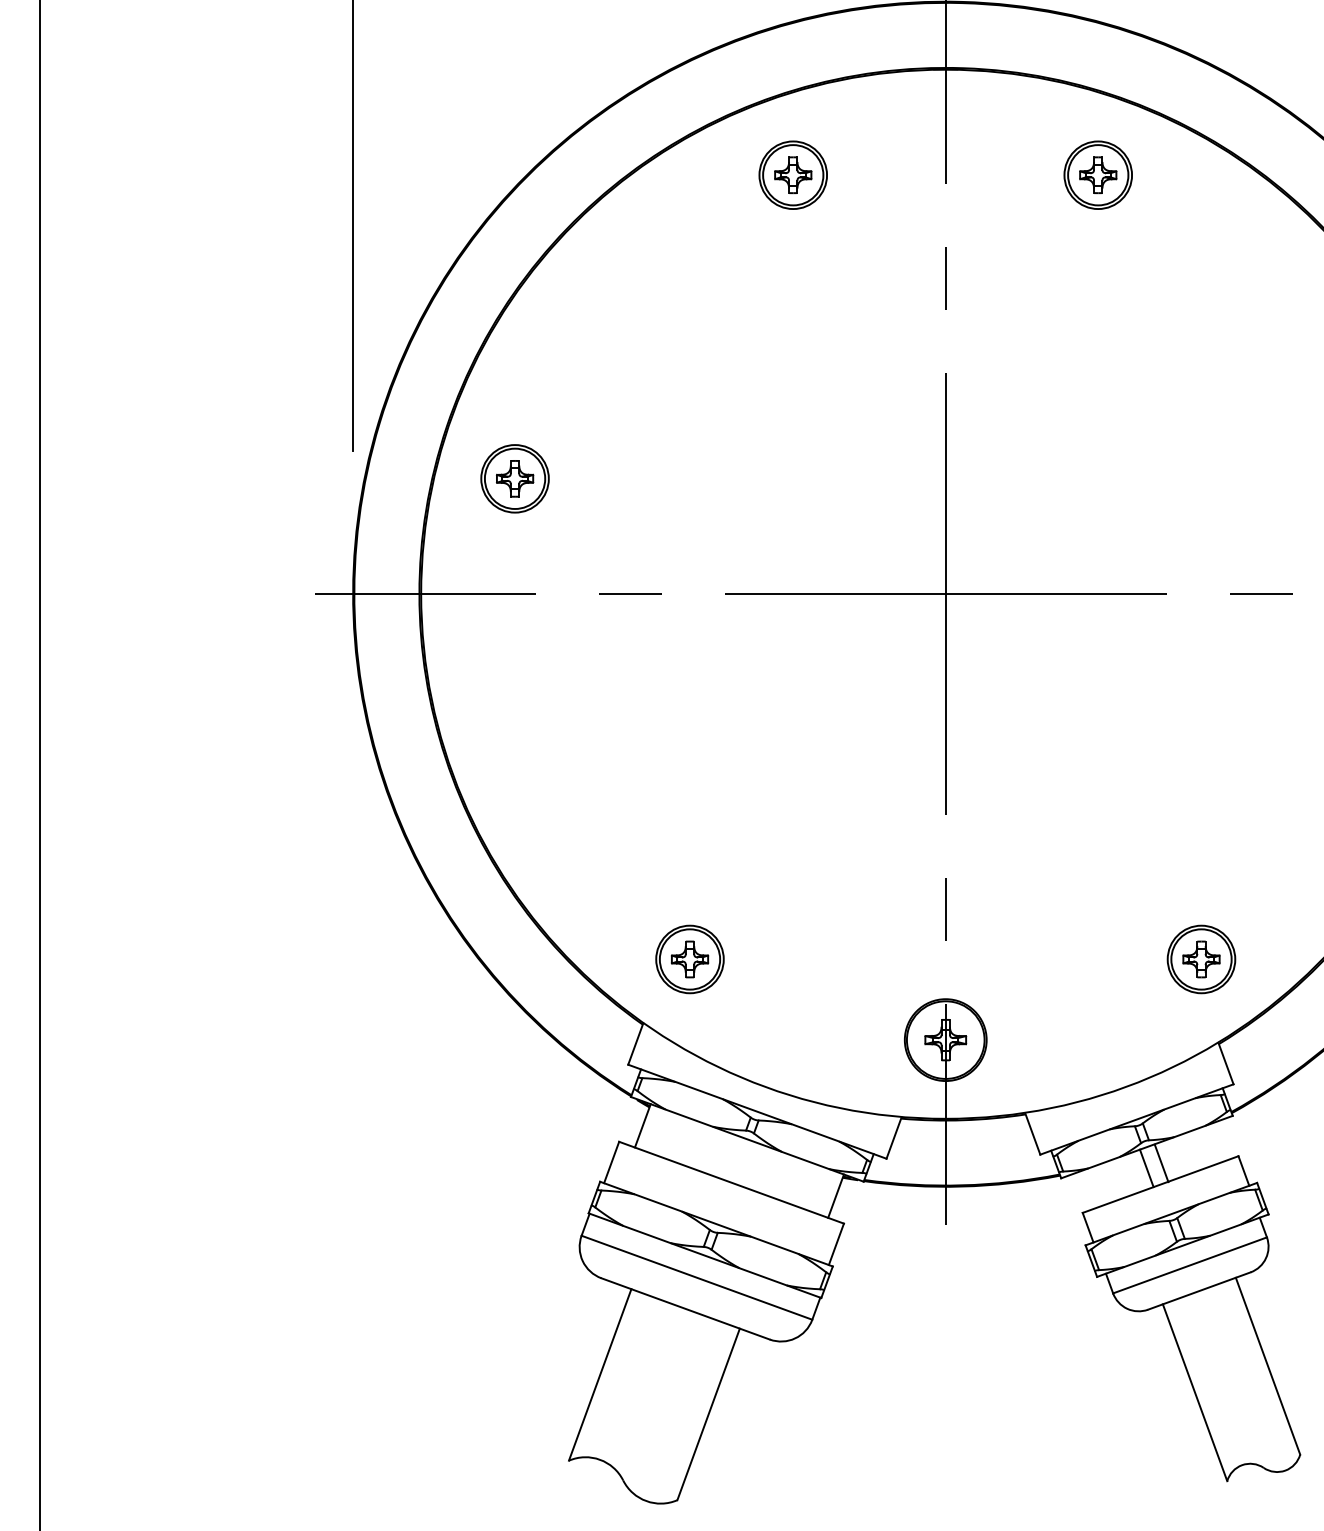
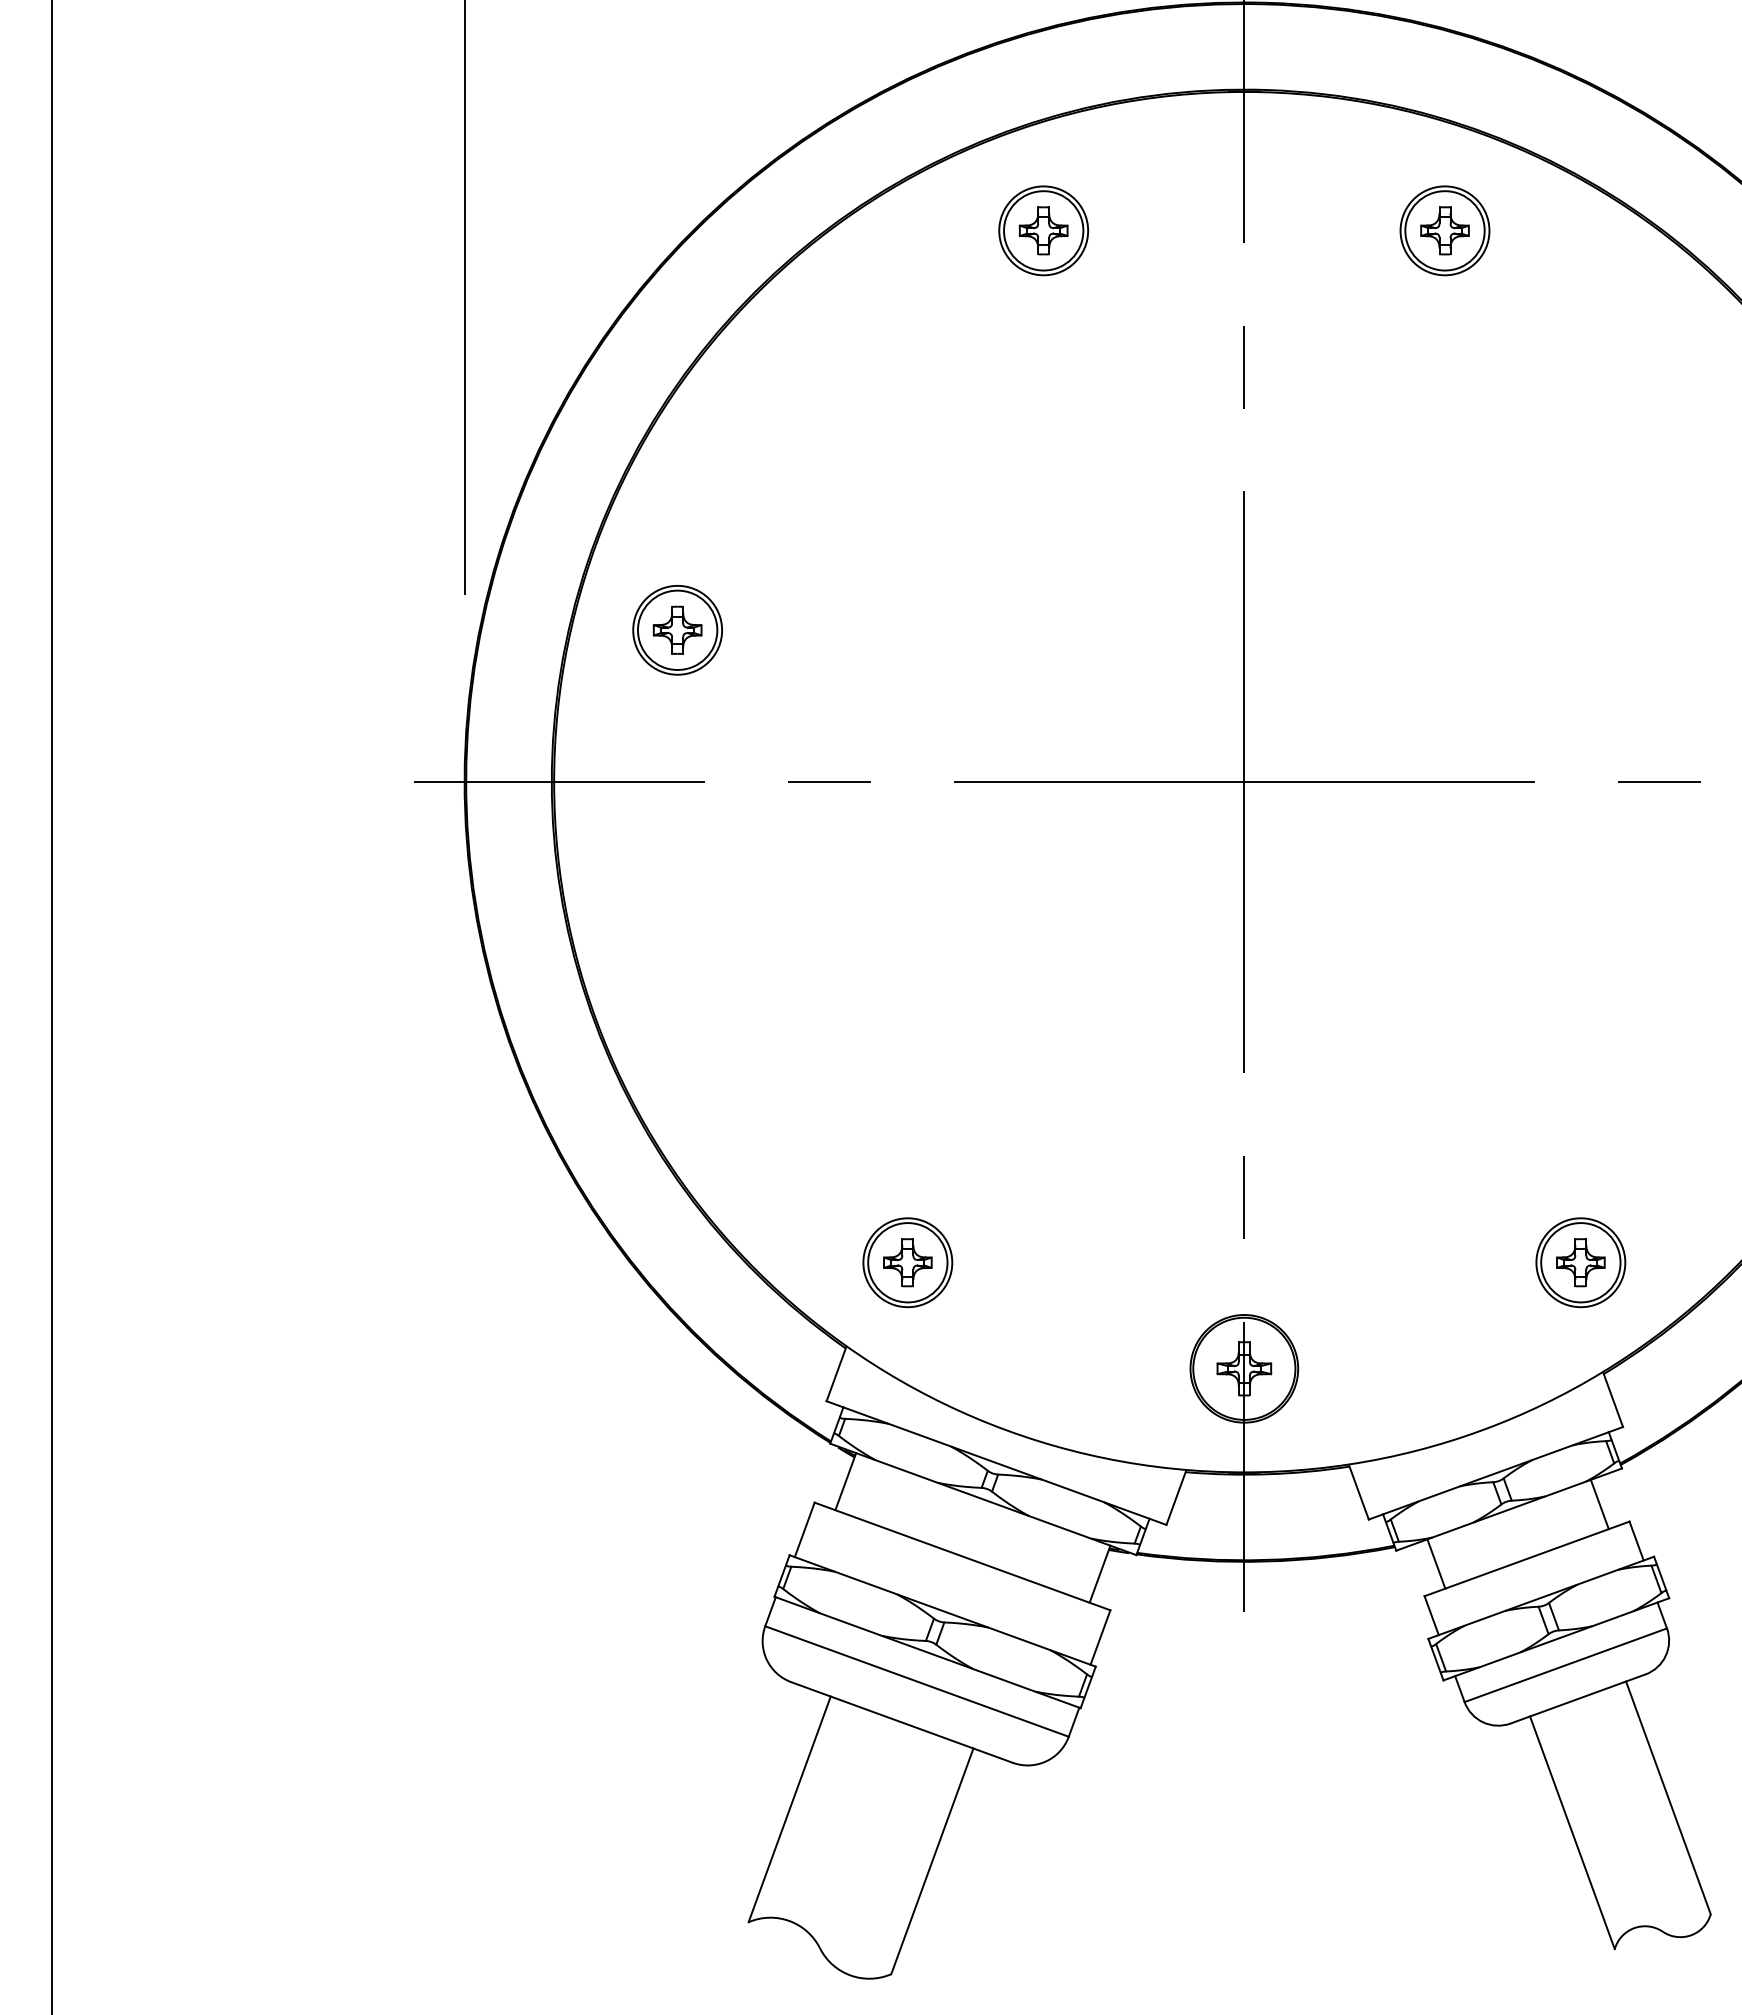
line: (1161, 1162) -> (1436, 1563), moved
line: (1146, 1168) -> (1599, 1504), moved

